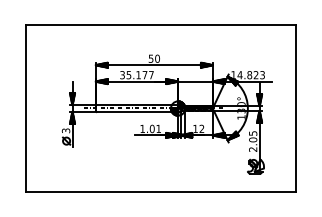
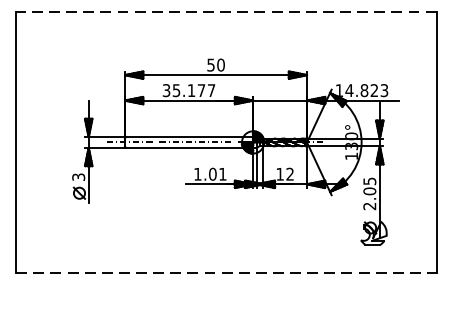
line: (160, 24) -> (225, 11), solid -> dashed
line: (161, 192) -> (227, 273), solid -> dashed

